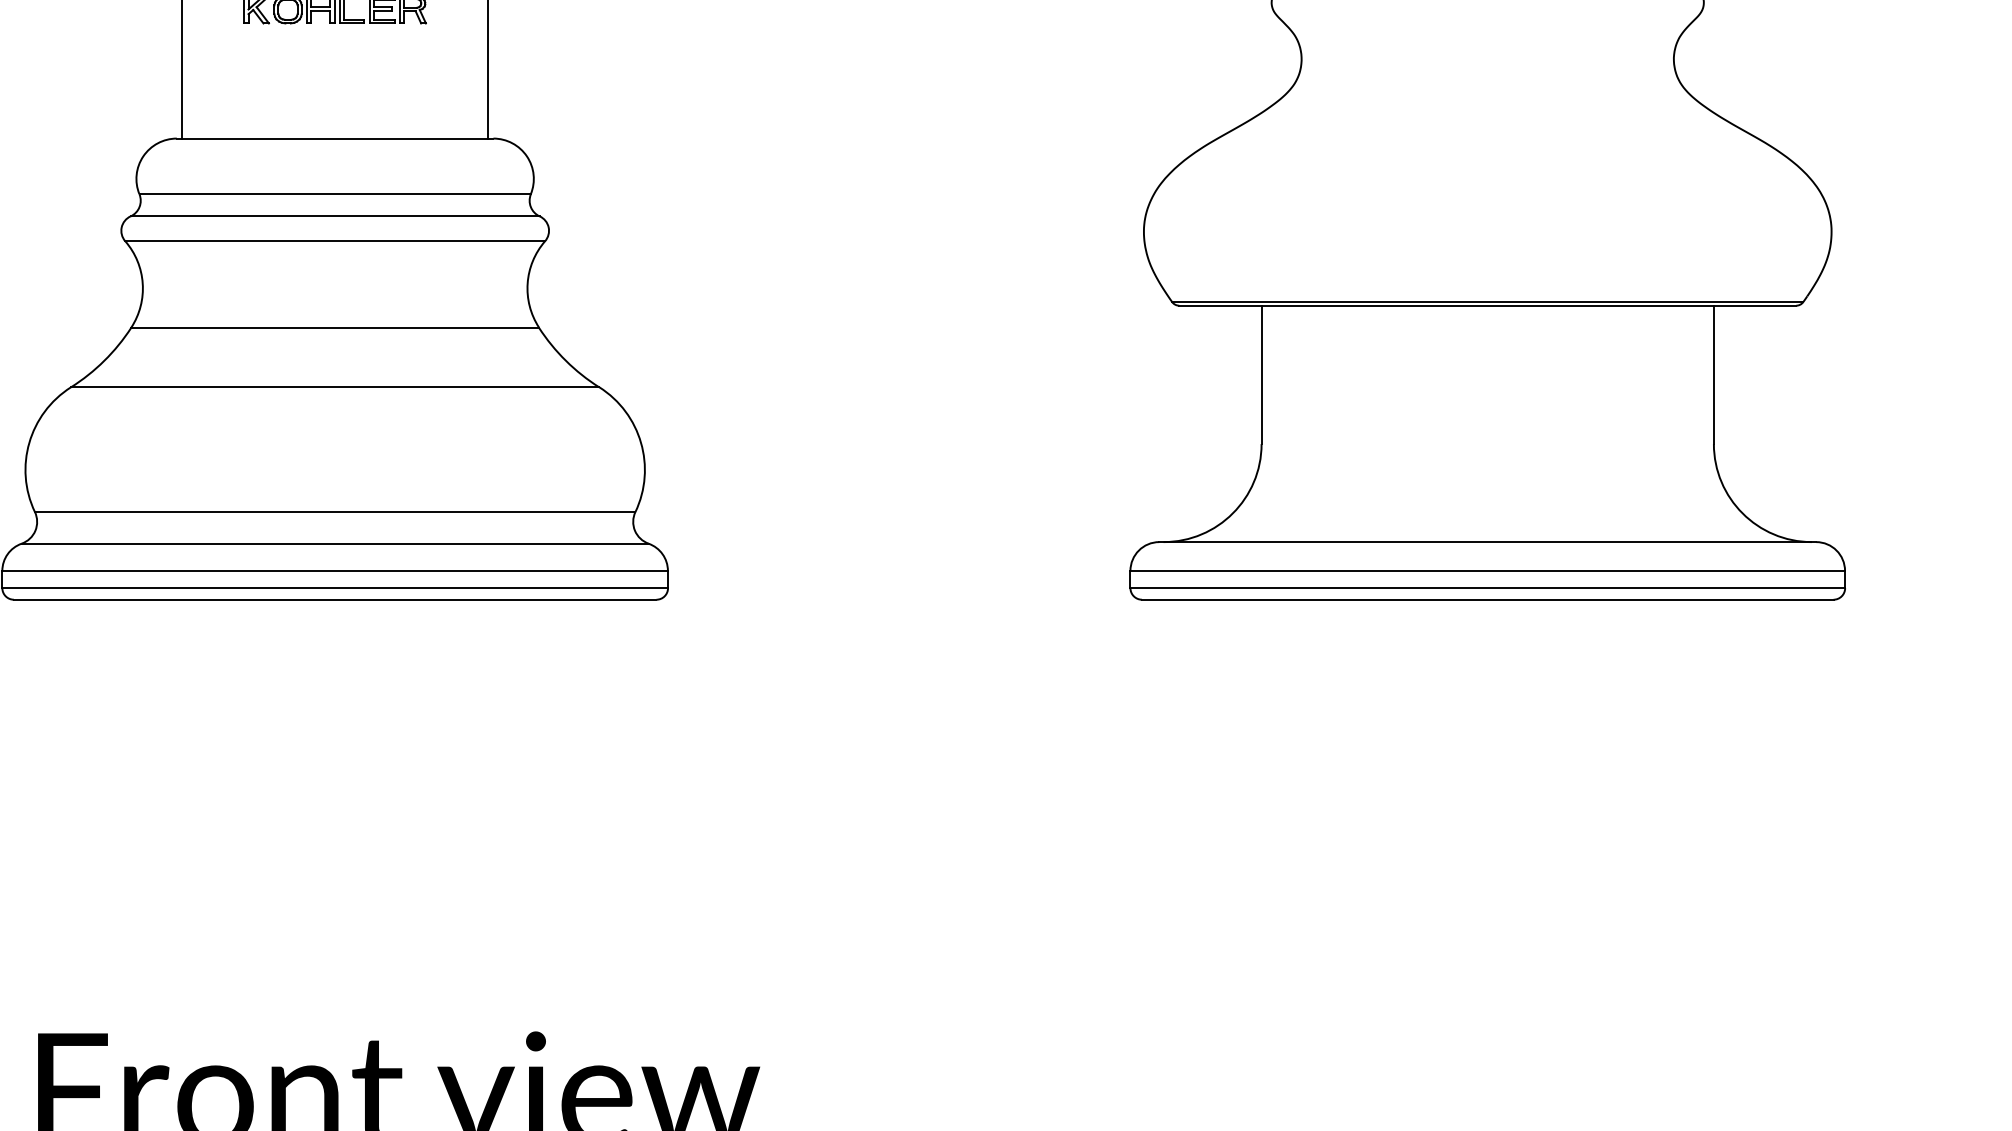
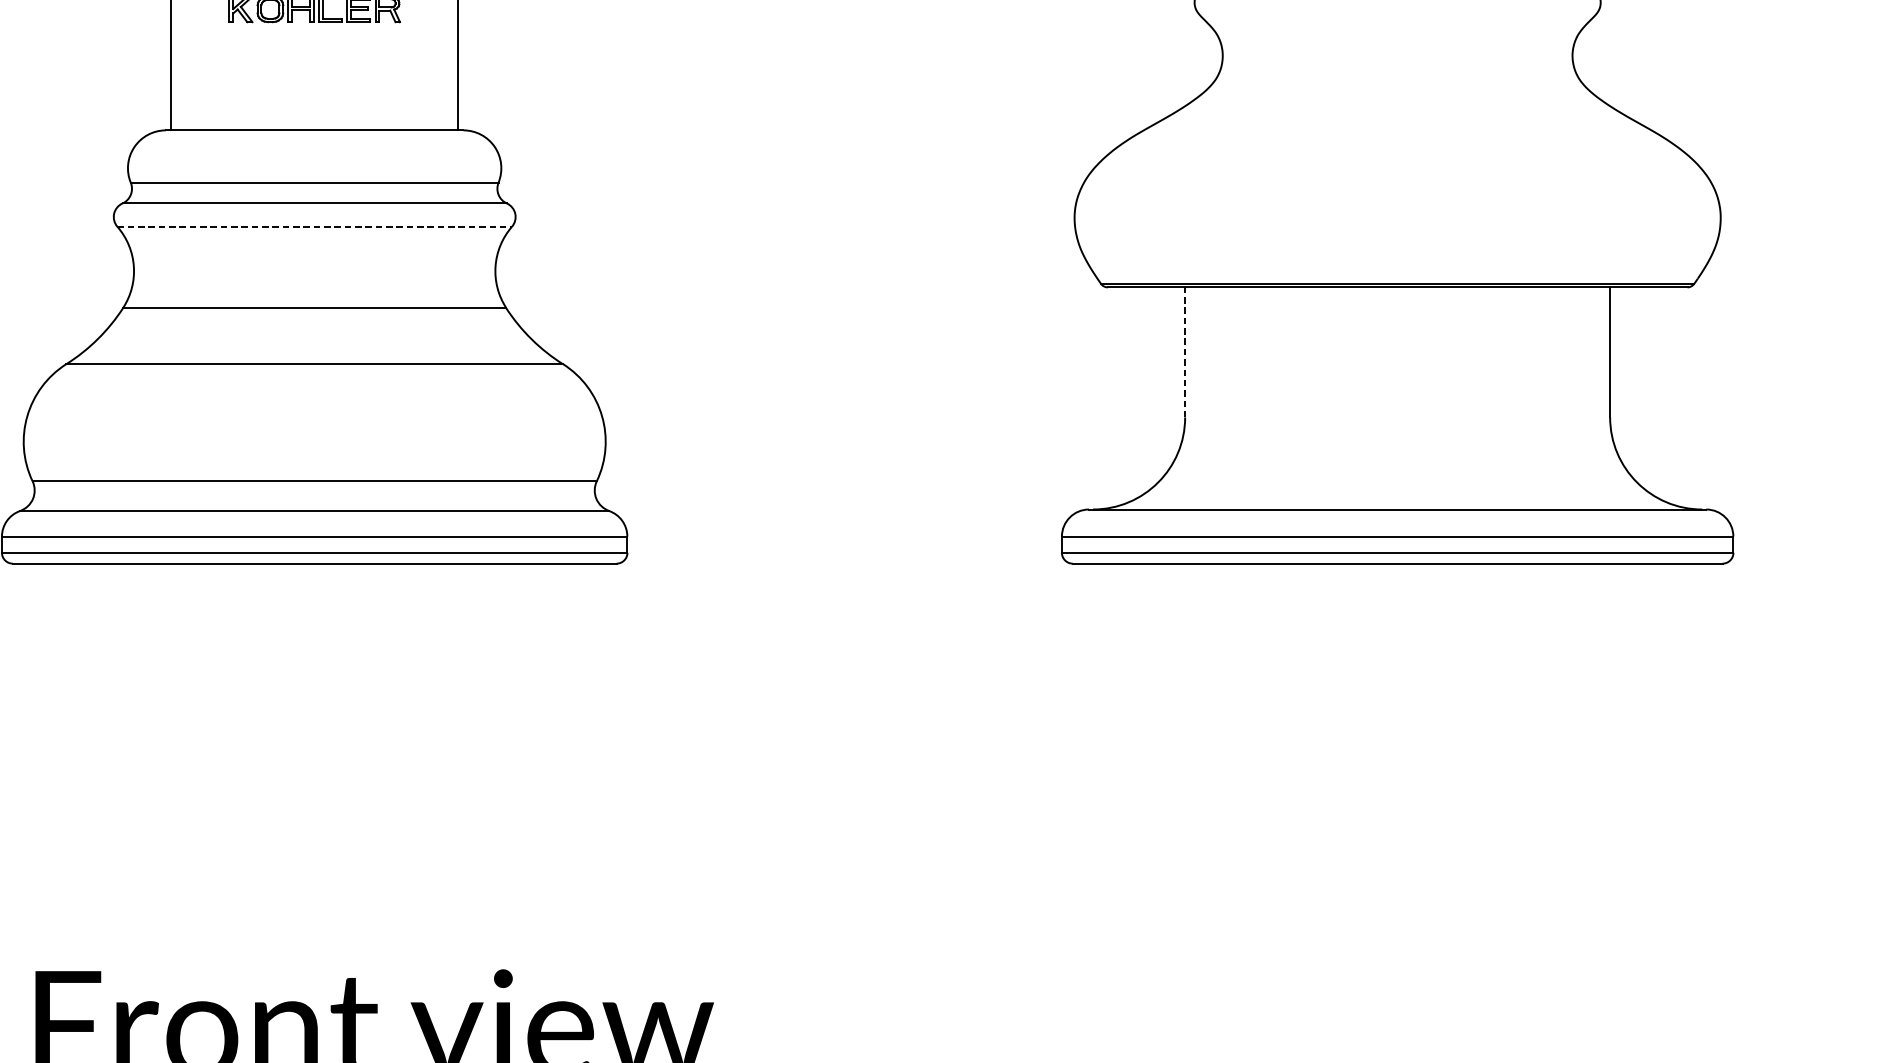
line: (335, 241) -> (314, 227), solid -> dashed
line: (1261, 374) -> (1185, 352), solid -> dashed

